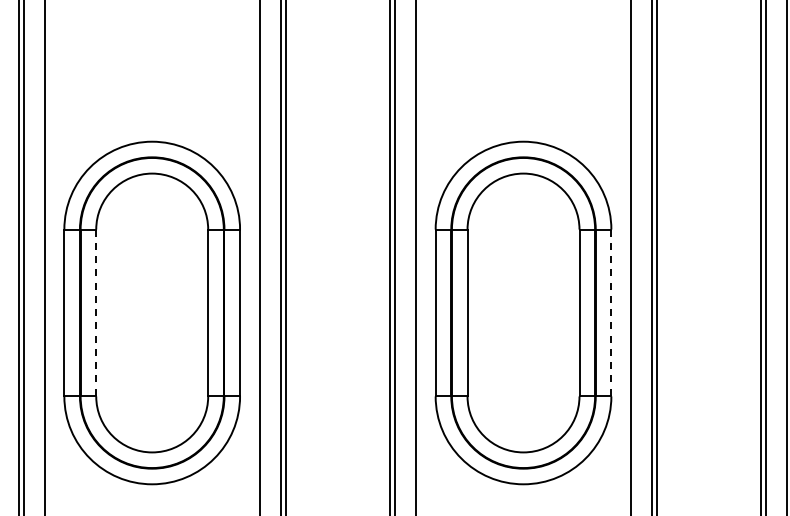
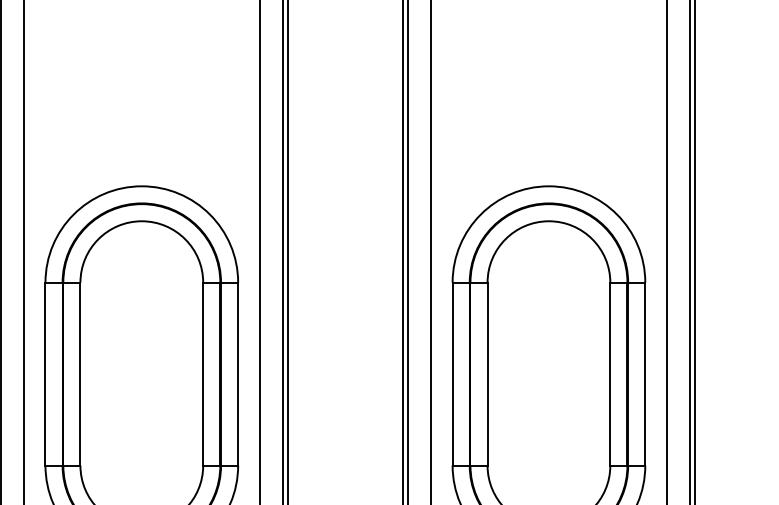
line: (96, 313) -> (80, 374), dashed -> solid
line: (611, 313) -> (645, 374), dashed -> solid

